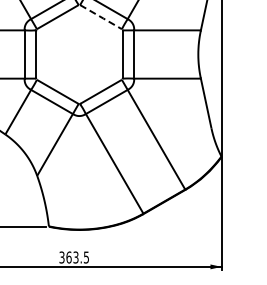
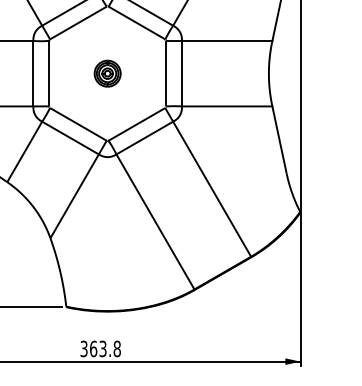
line: (101, 17) -> (137, 23), dashed -> solid
part: (79, 54) -> (107, 73), added
text: (86, 257) -> (117, 348), 363.5 -> 363.8

